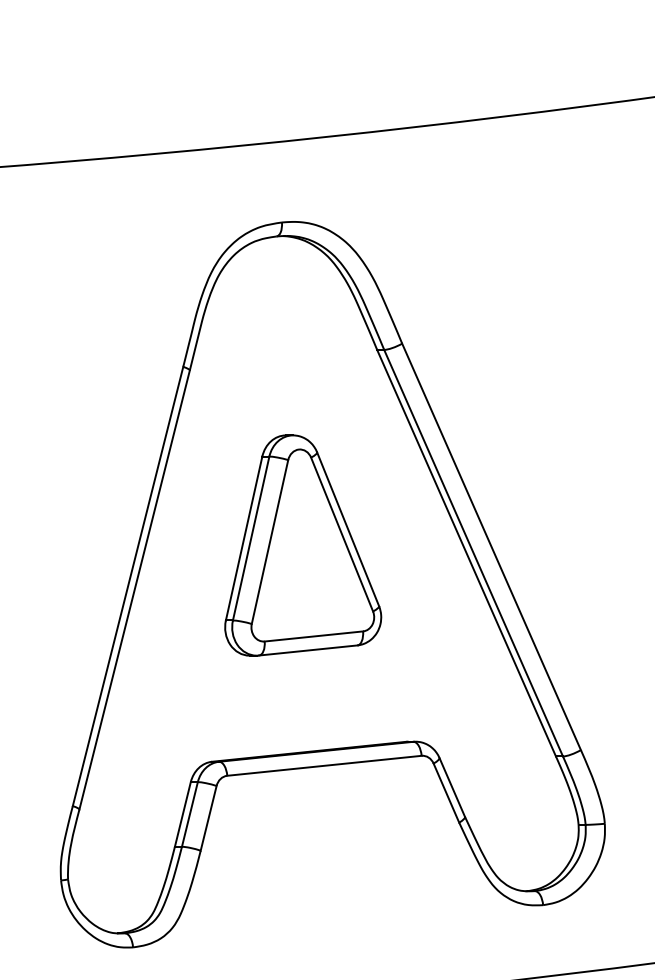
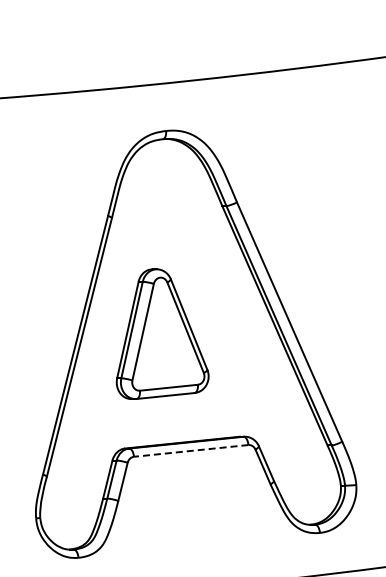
part: (302, 544) -> (162, 333), moved
line: (324, 765) -> (191, 450), solid -> dashed

